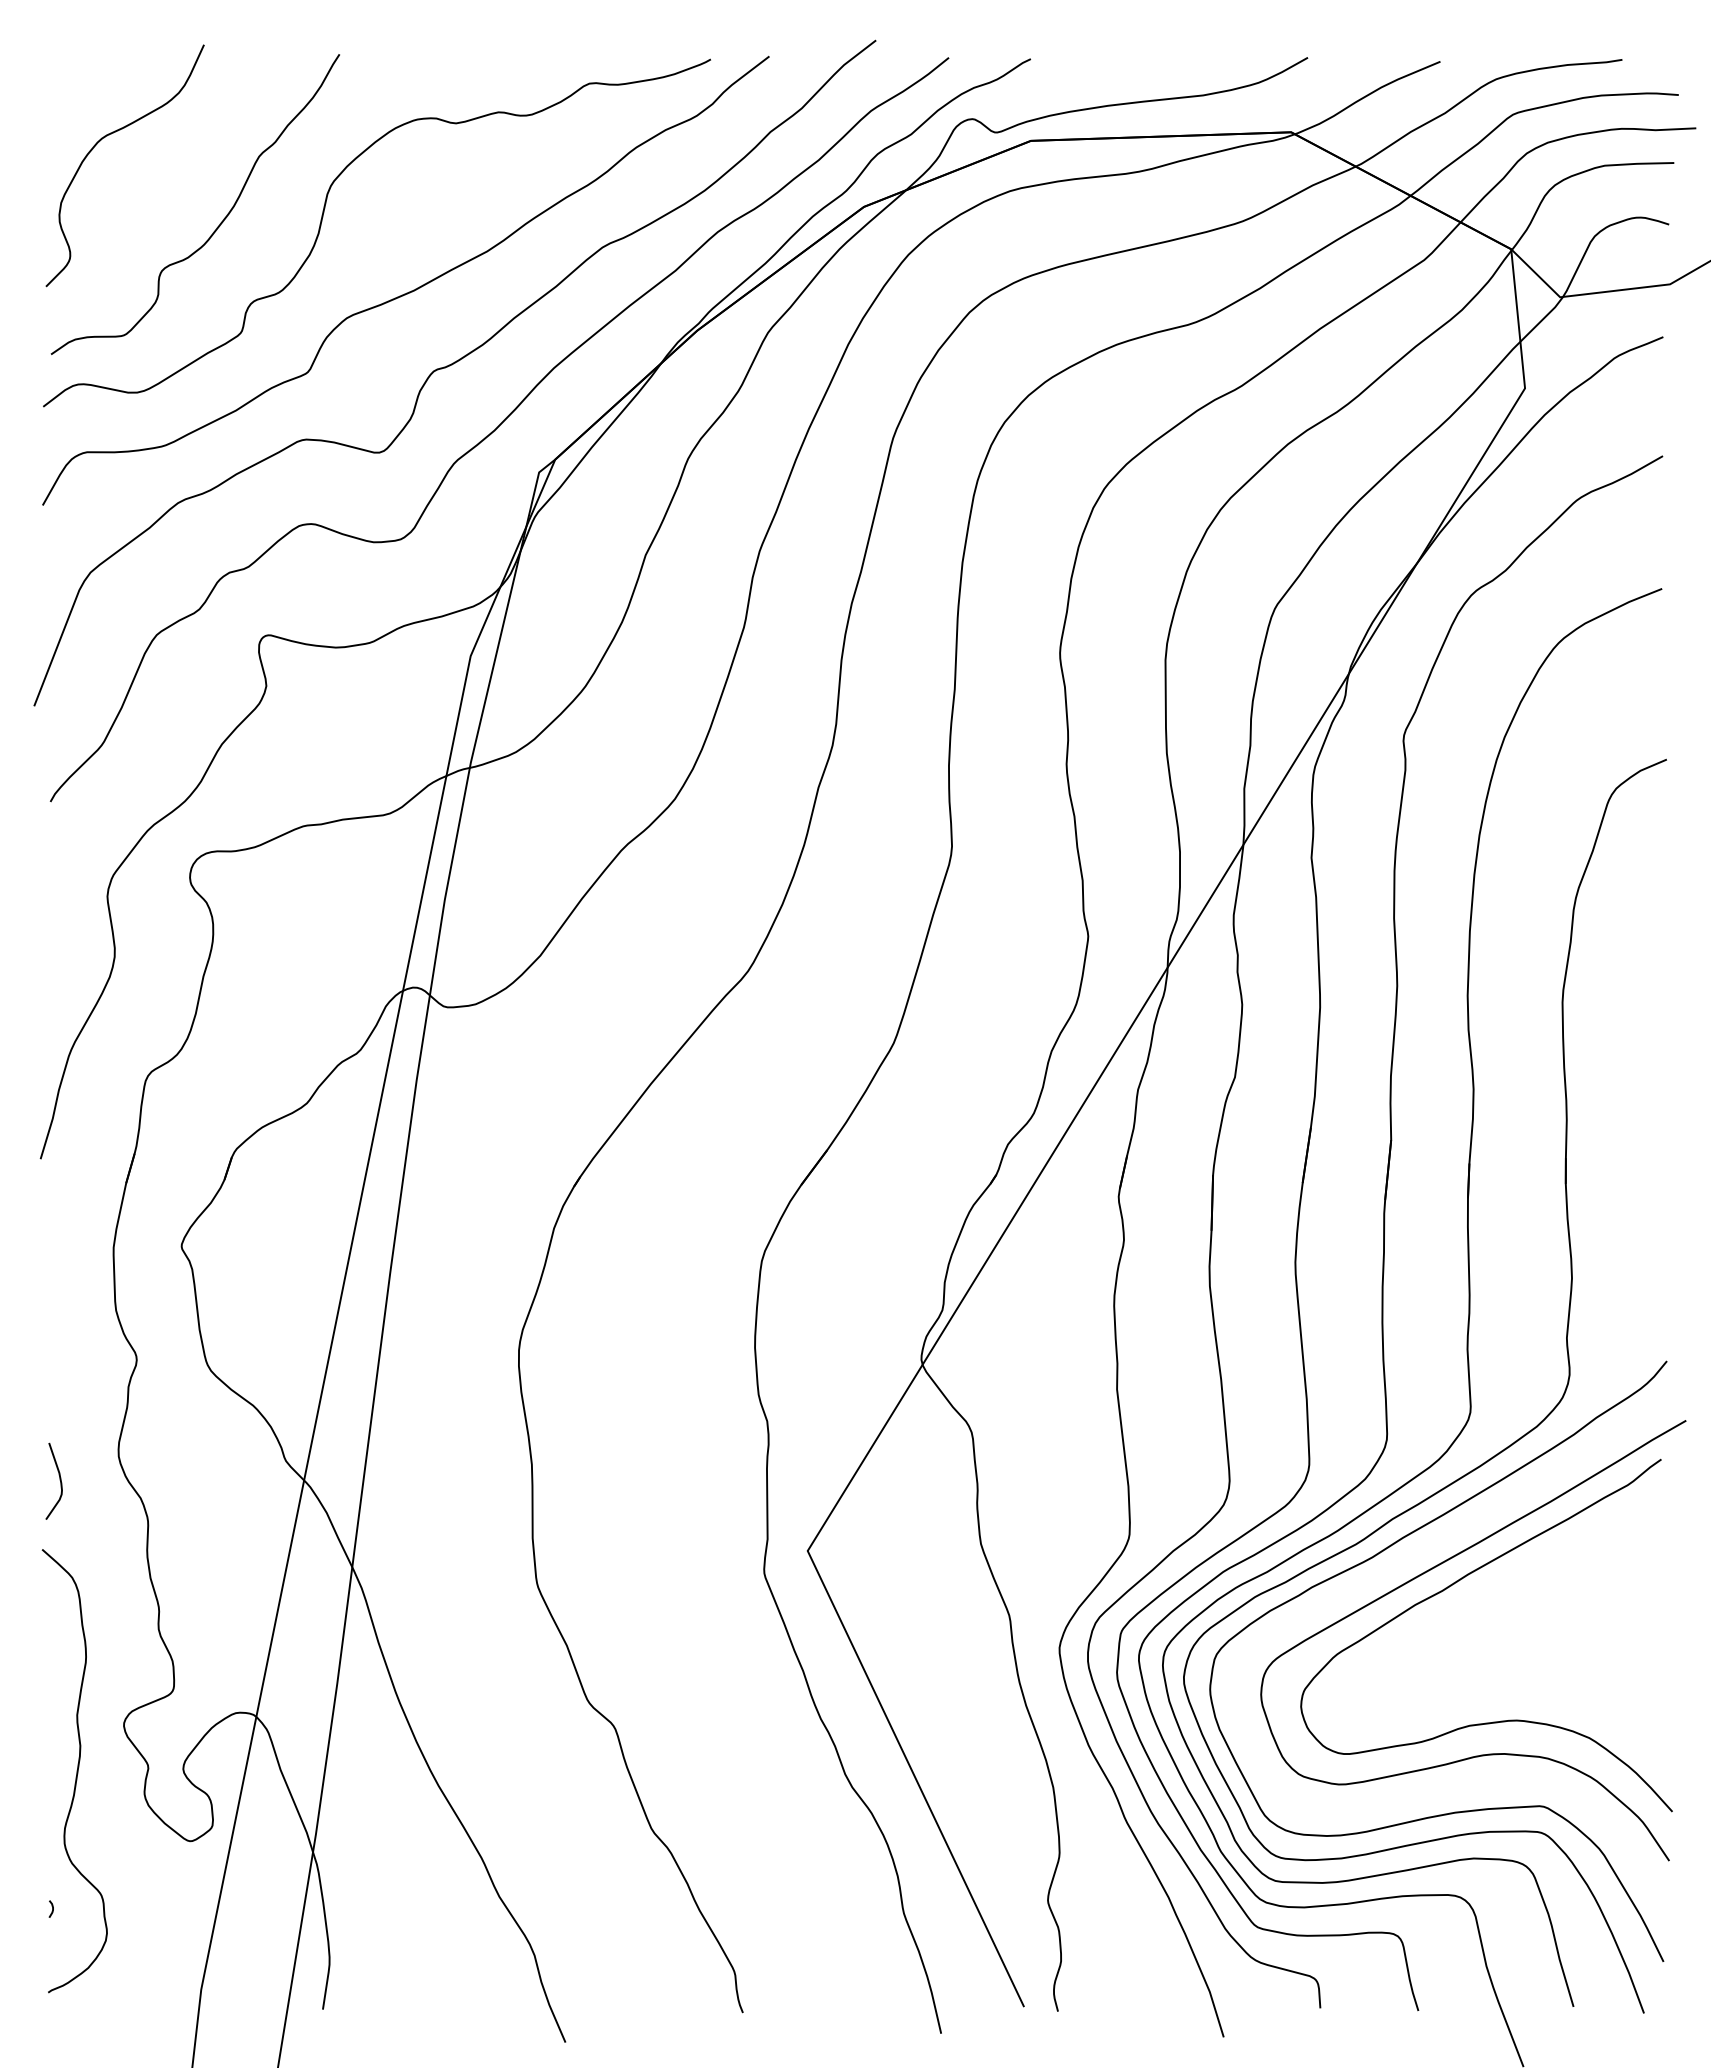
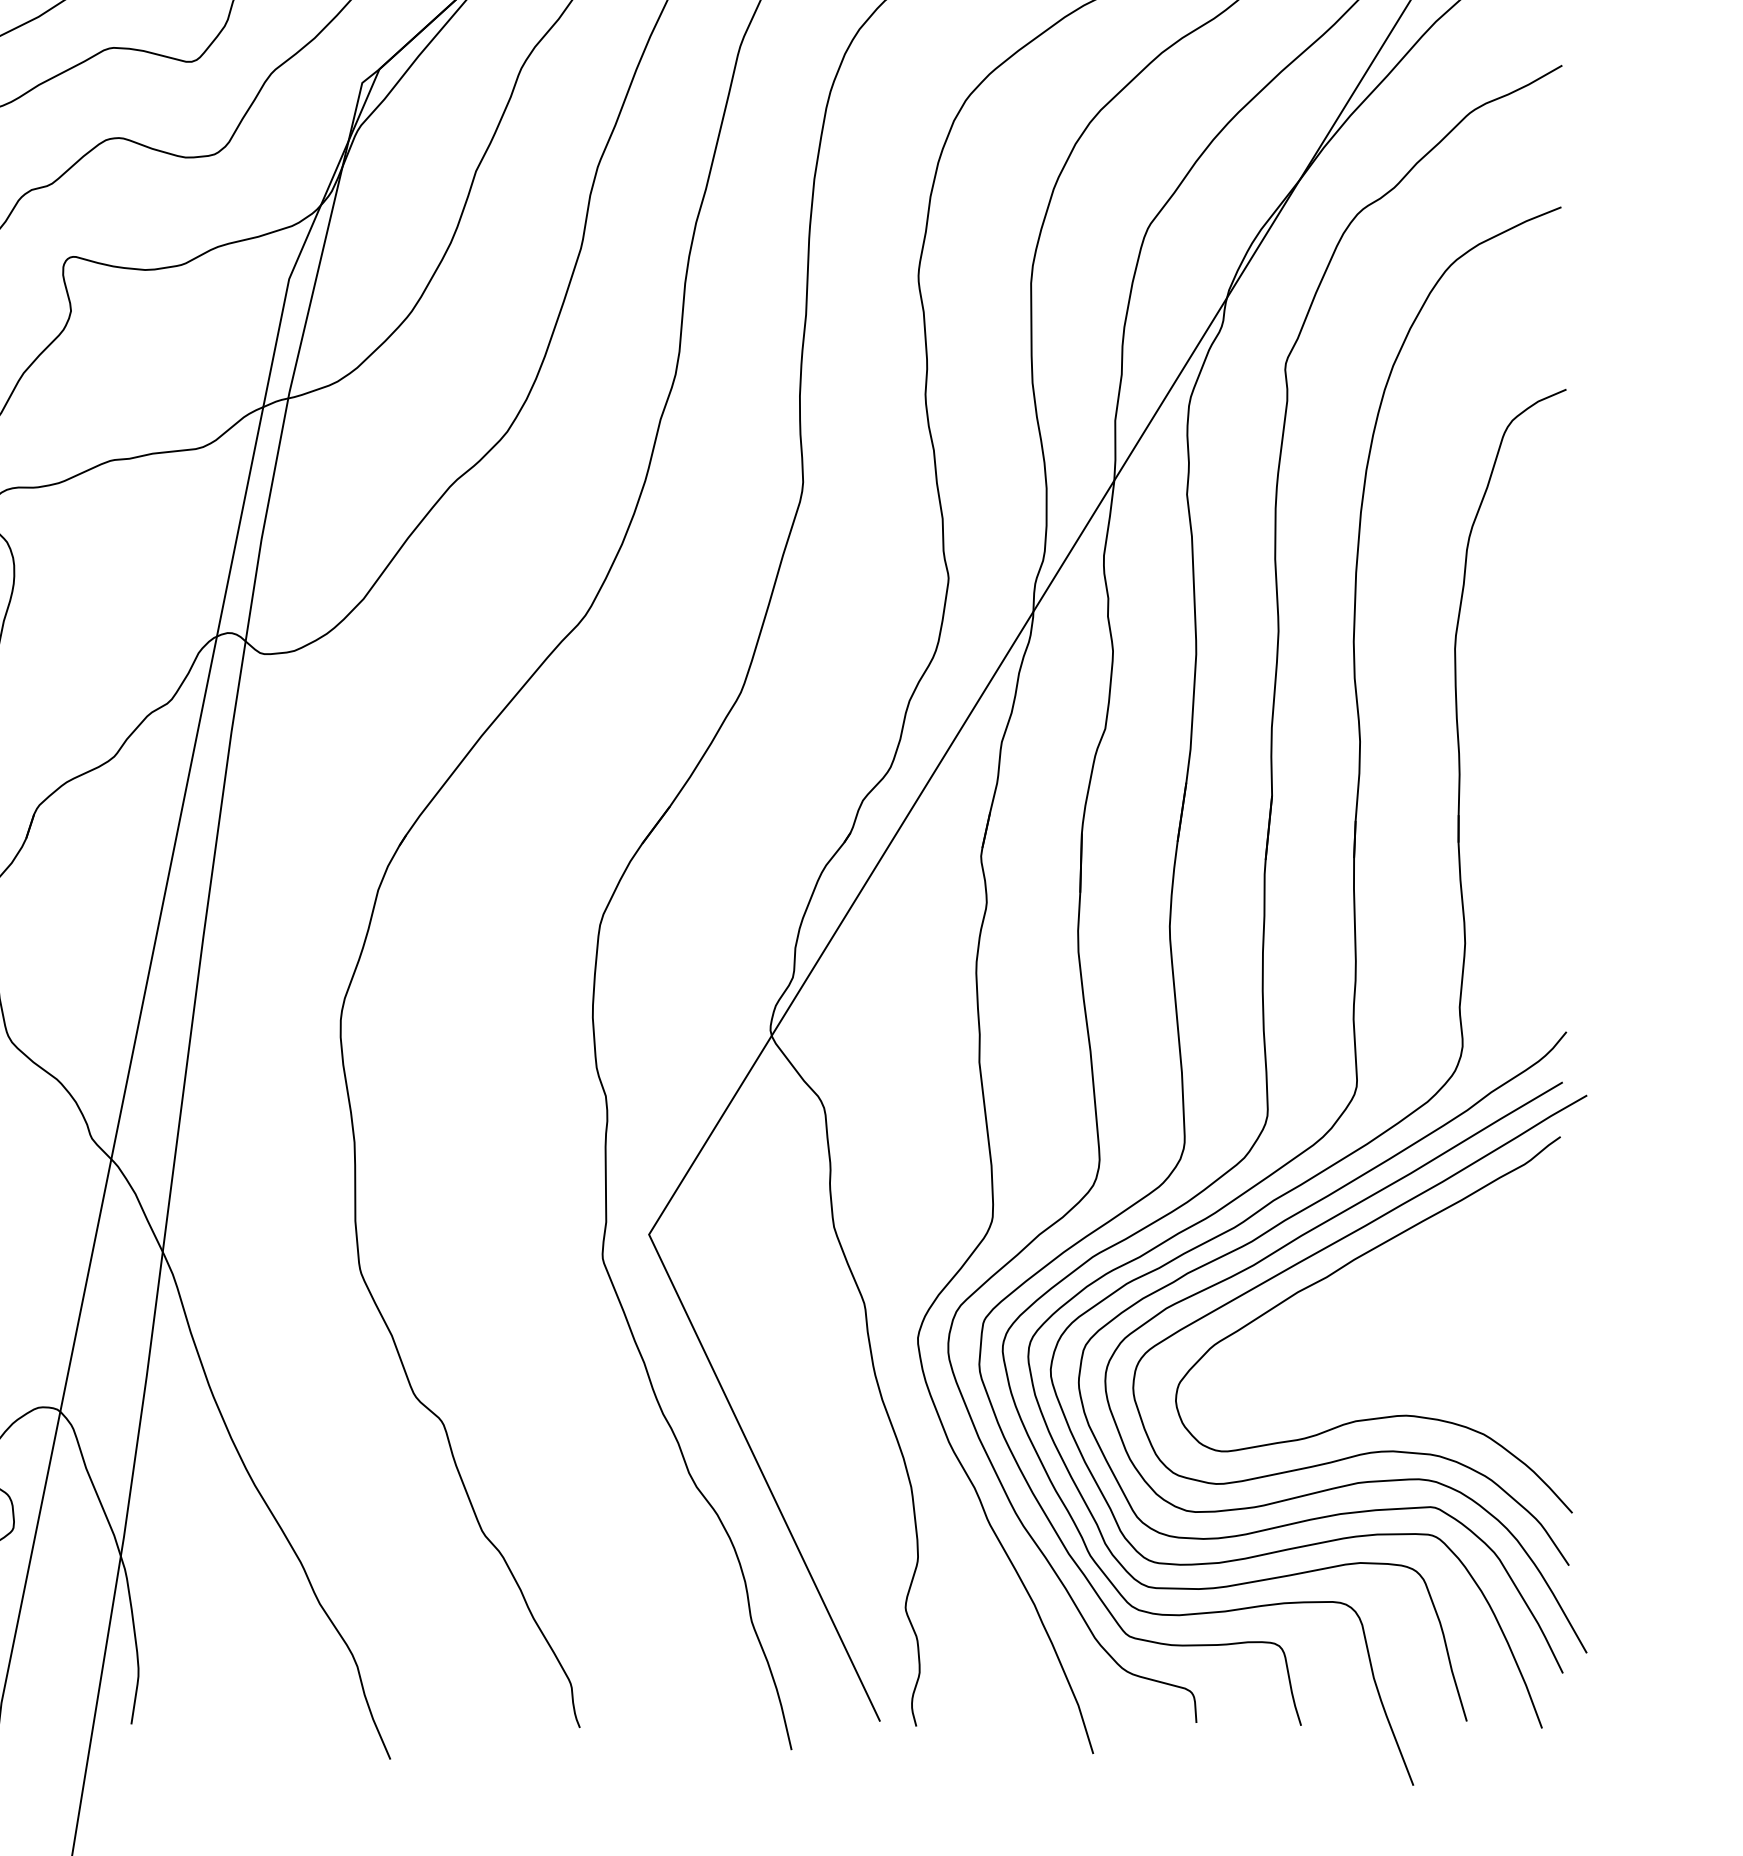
curve: (1471, 1782) -> (1357, 1481), added

